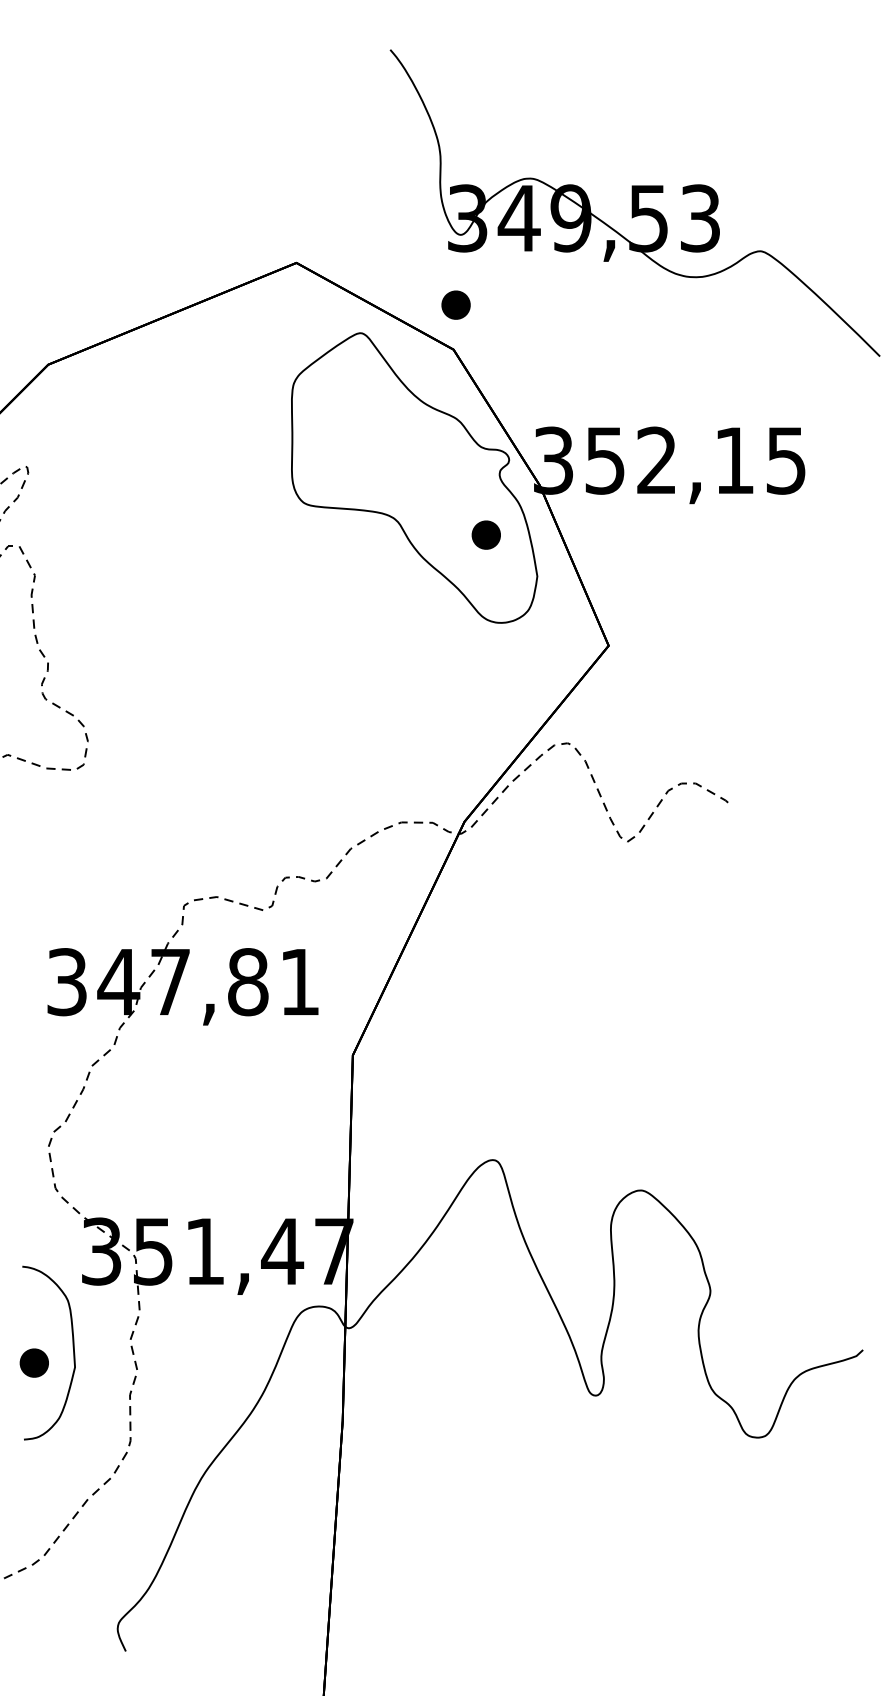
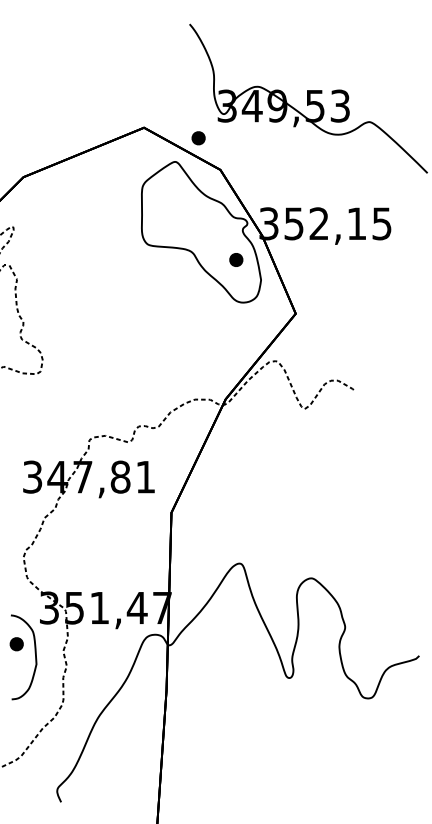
part: (455, 305) -> (198, 138), moved
part: (33, 1363) -> (16, 644), moved

